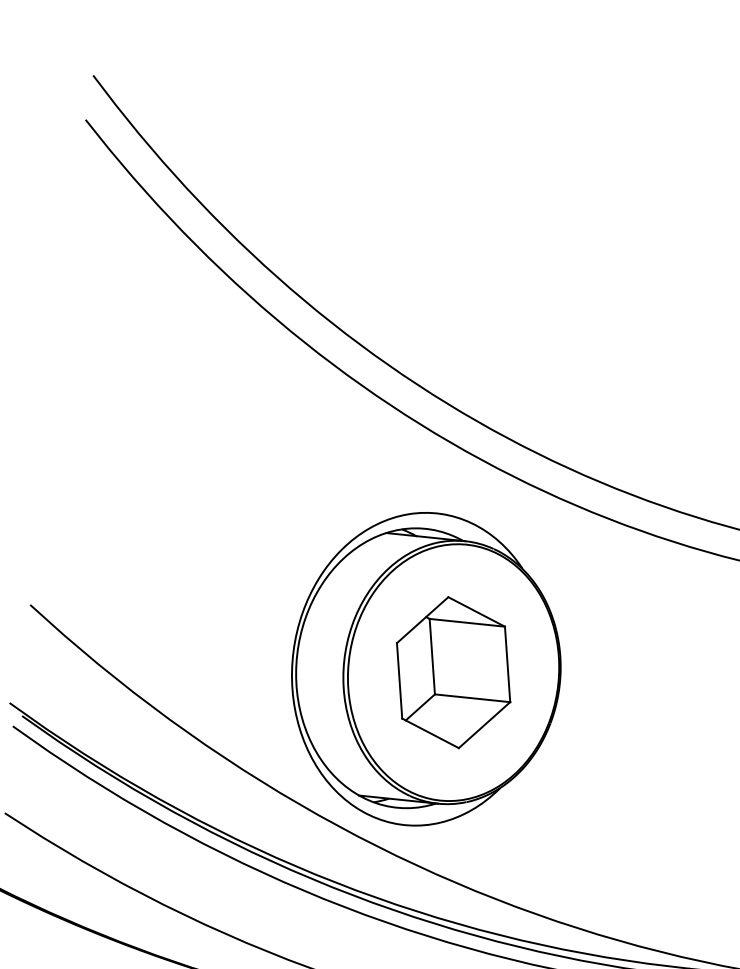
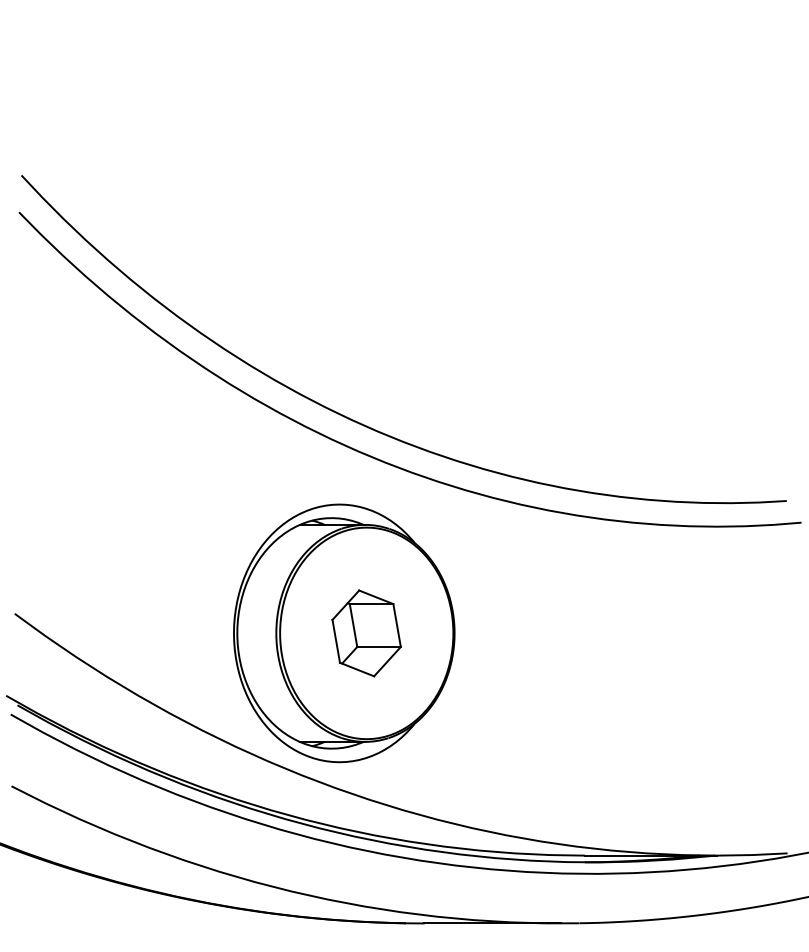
part: (453, 672) -> (366, 633), size x0.7

